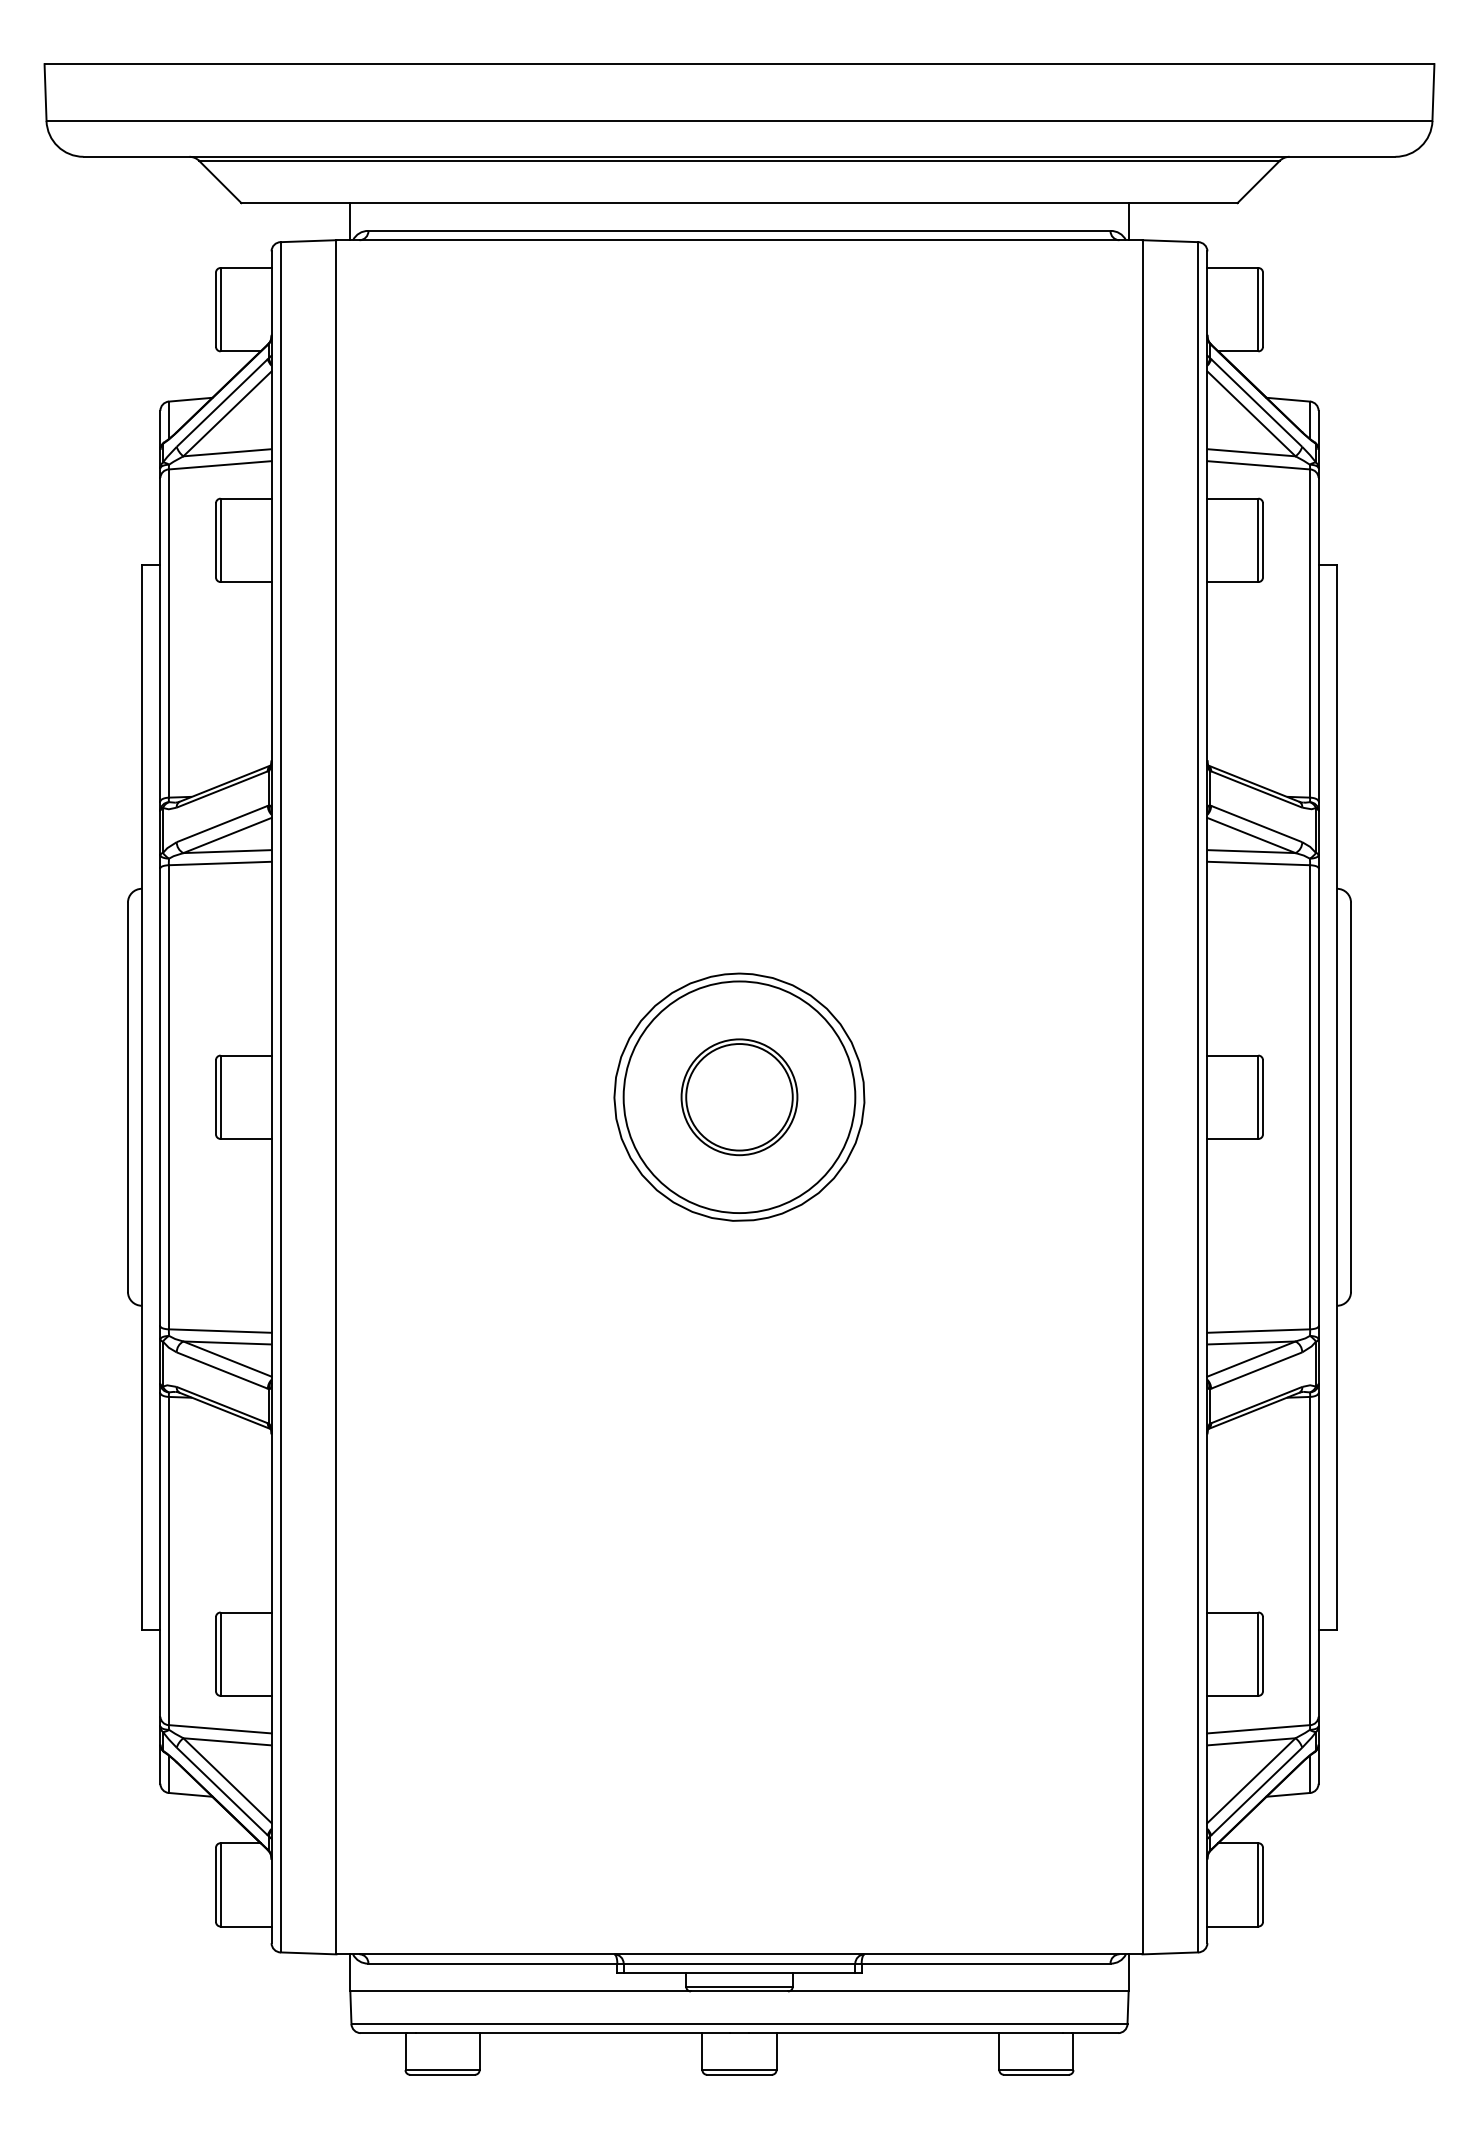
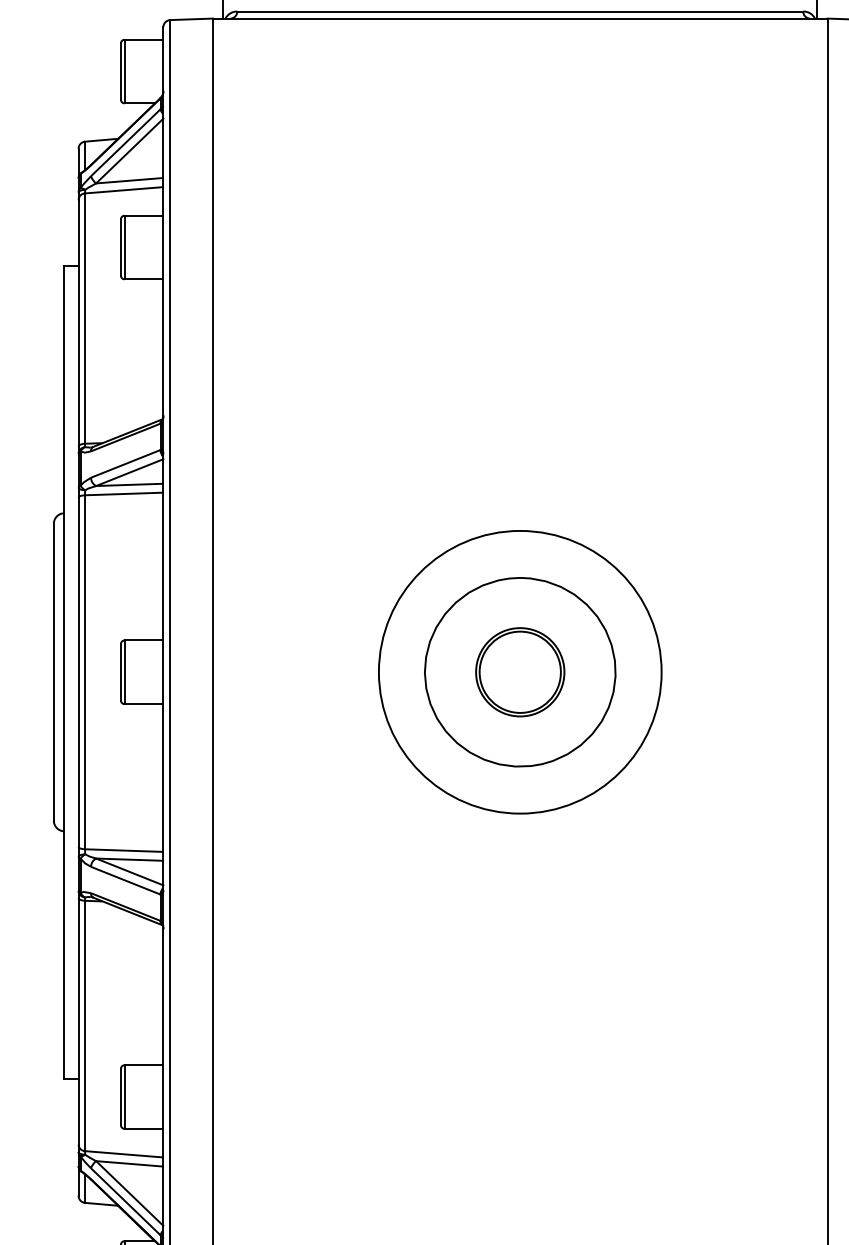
circle: (739, 1097) -> (520, 672), size x1.6

